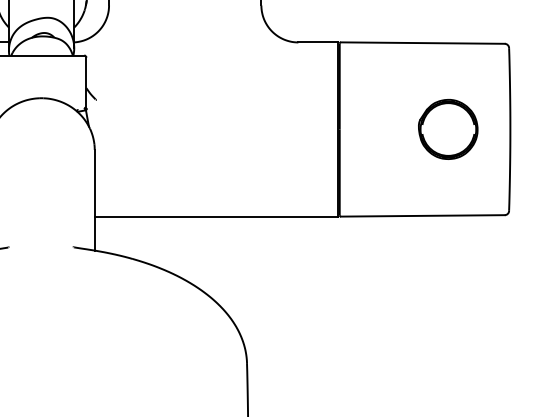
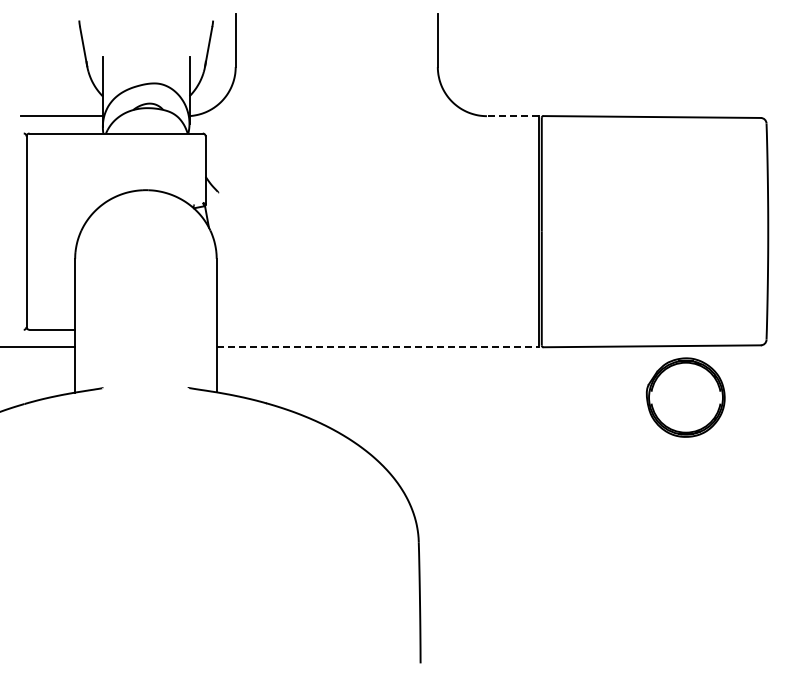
line: (317, 42) -> (512, 116), solid -> dashed
part: (448, 129) -> (685, 397), moved
line: (216, 216) -> (378, 347), solid -> dashed

